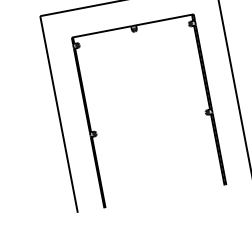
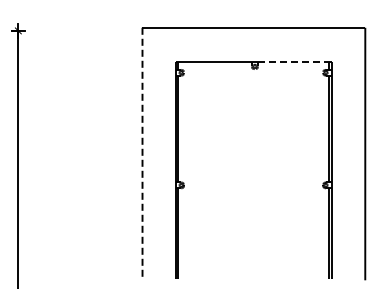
line: (163, 20) -> (293, 61), solid -> dashed
line: (59, 114) -> (142, 153), solid -> dashed

